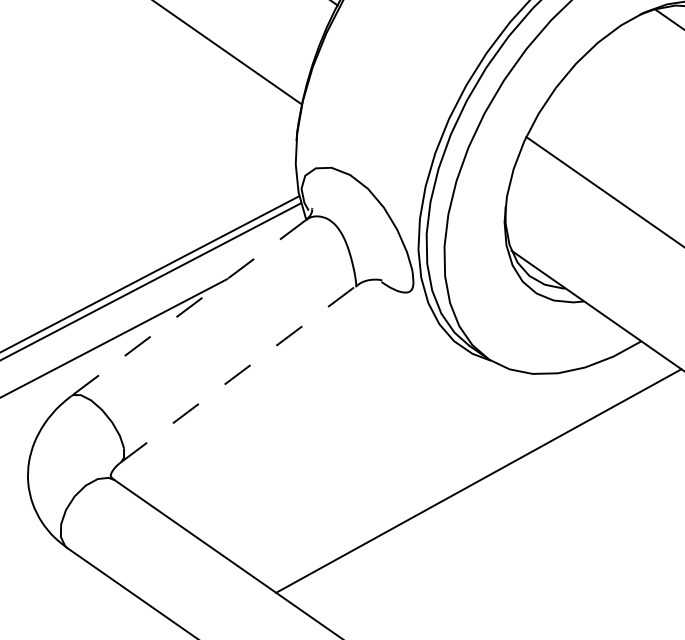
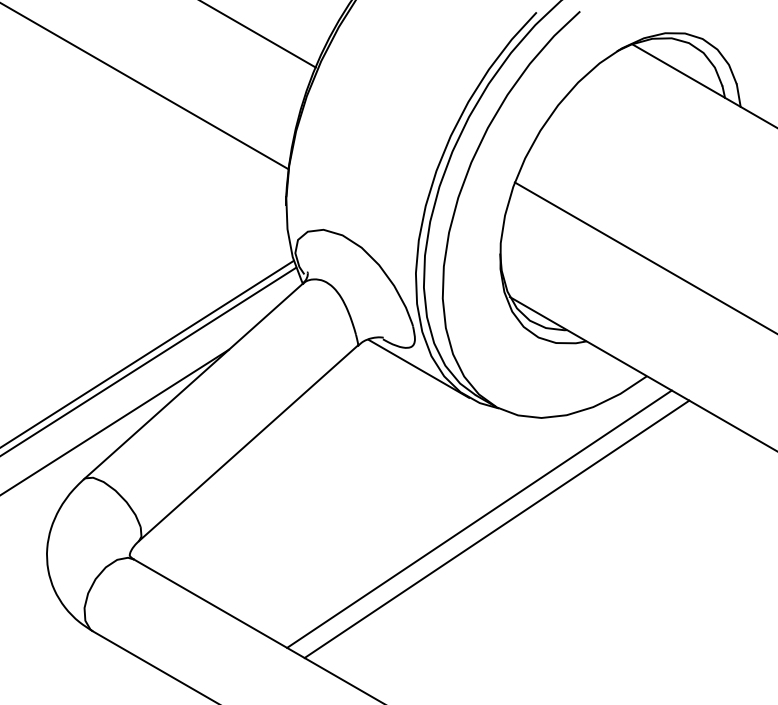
line: (187, 308) -> (192, 382), dashed -> solid
line: (414, 314) -> (418, 368), added
line: (238, 374) -> (248, 443), dashed -> solid
line: (462, 468) -> (479, 518), added

